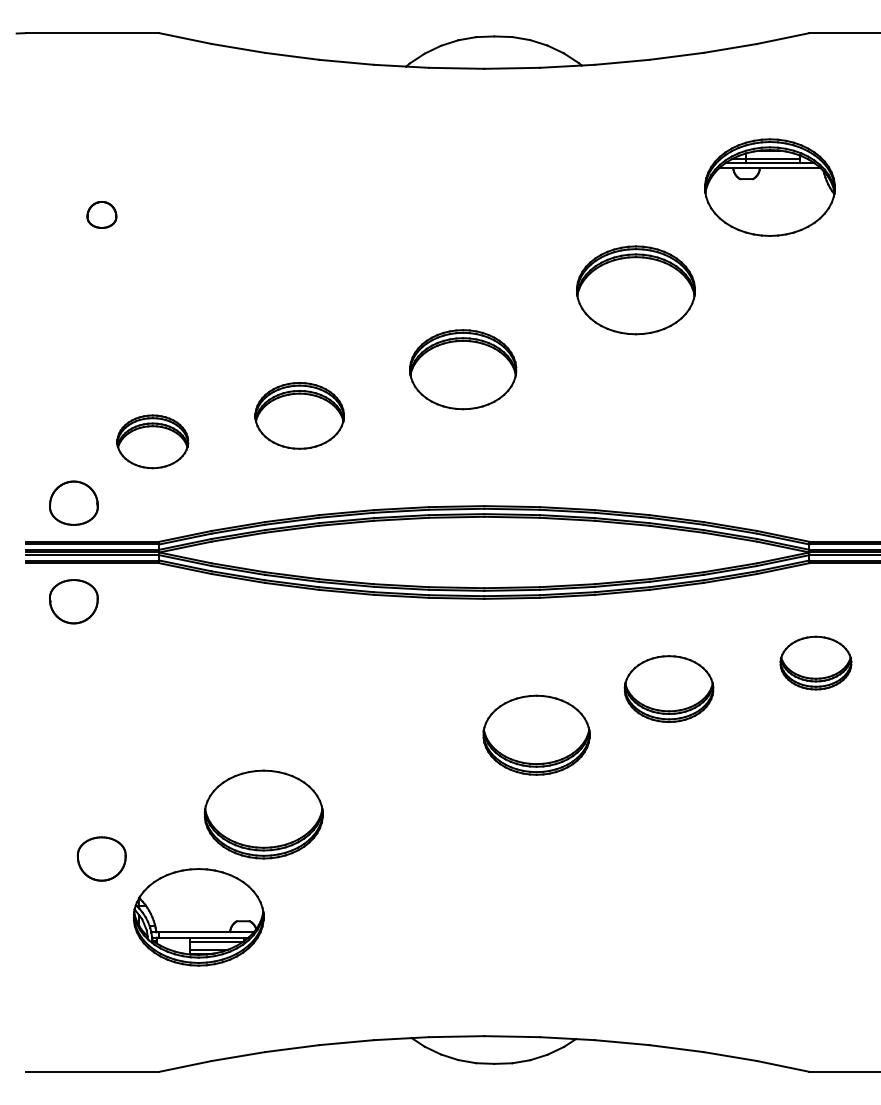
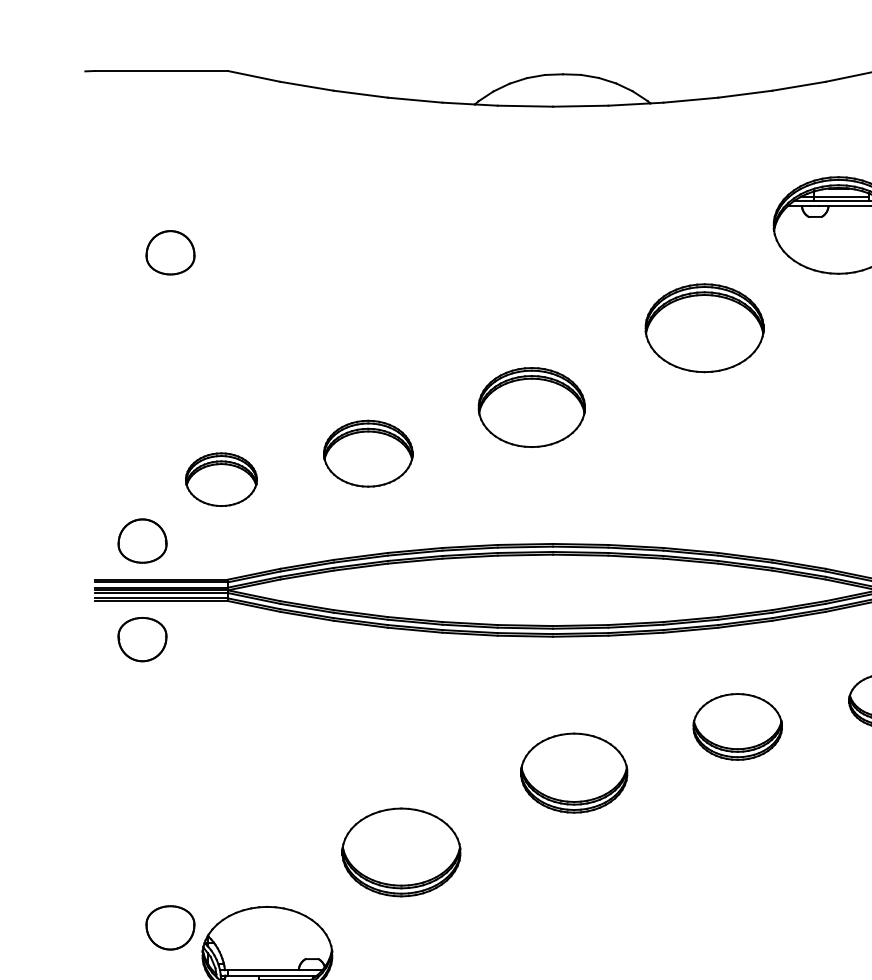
part: (101, 214) -> (170, 252), size x1.67
part: (536, 734) -> (574, 772), moved
part: (263, 814) -> (401, 852), moved
part: (101, 858) -> (170, 927), moved

